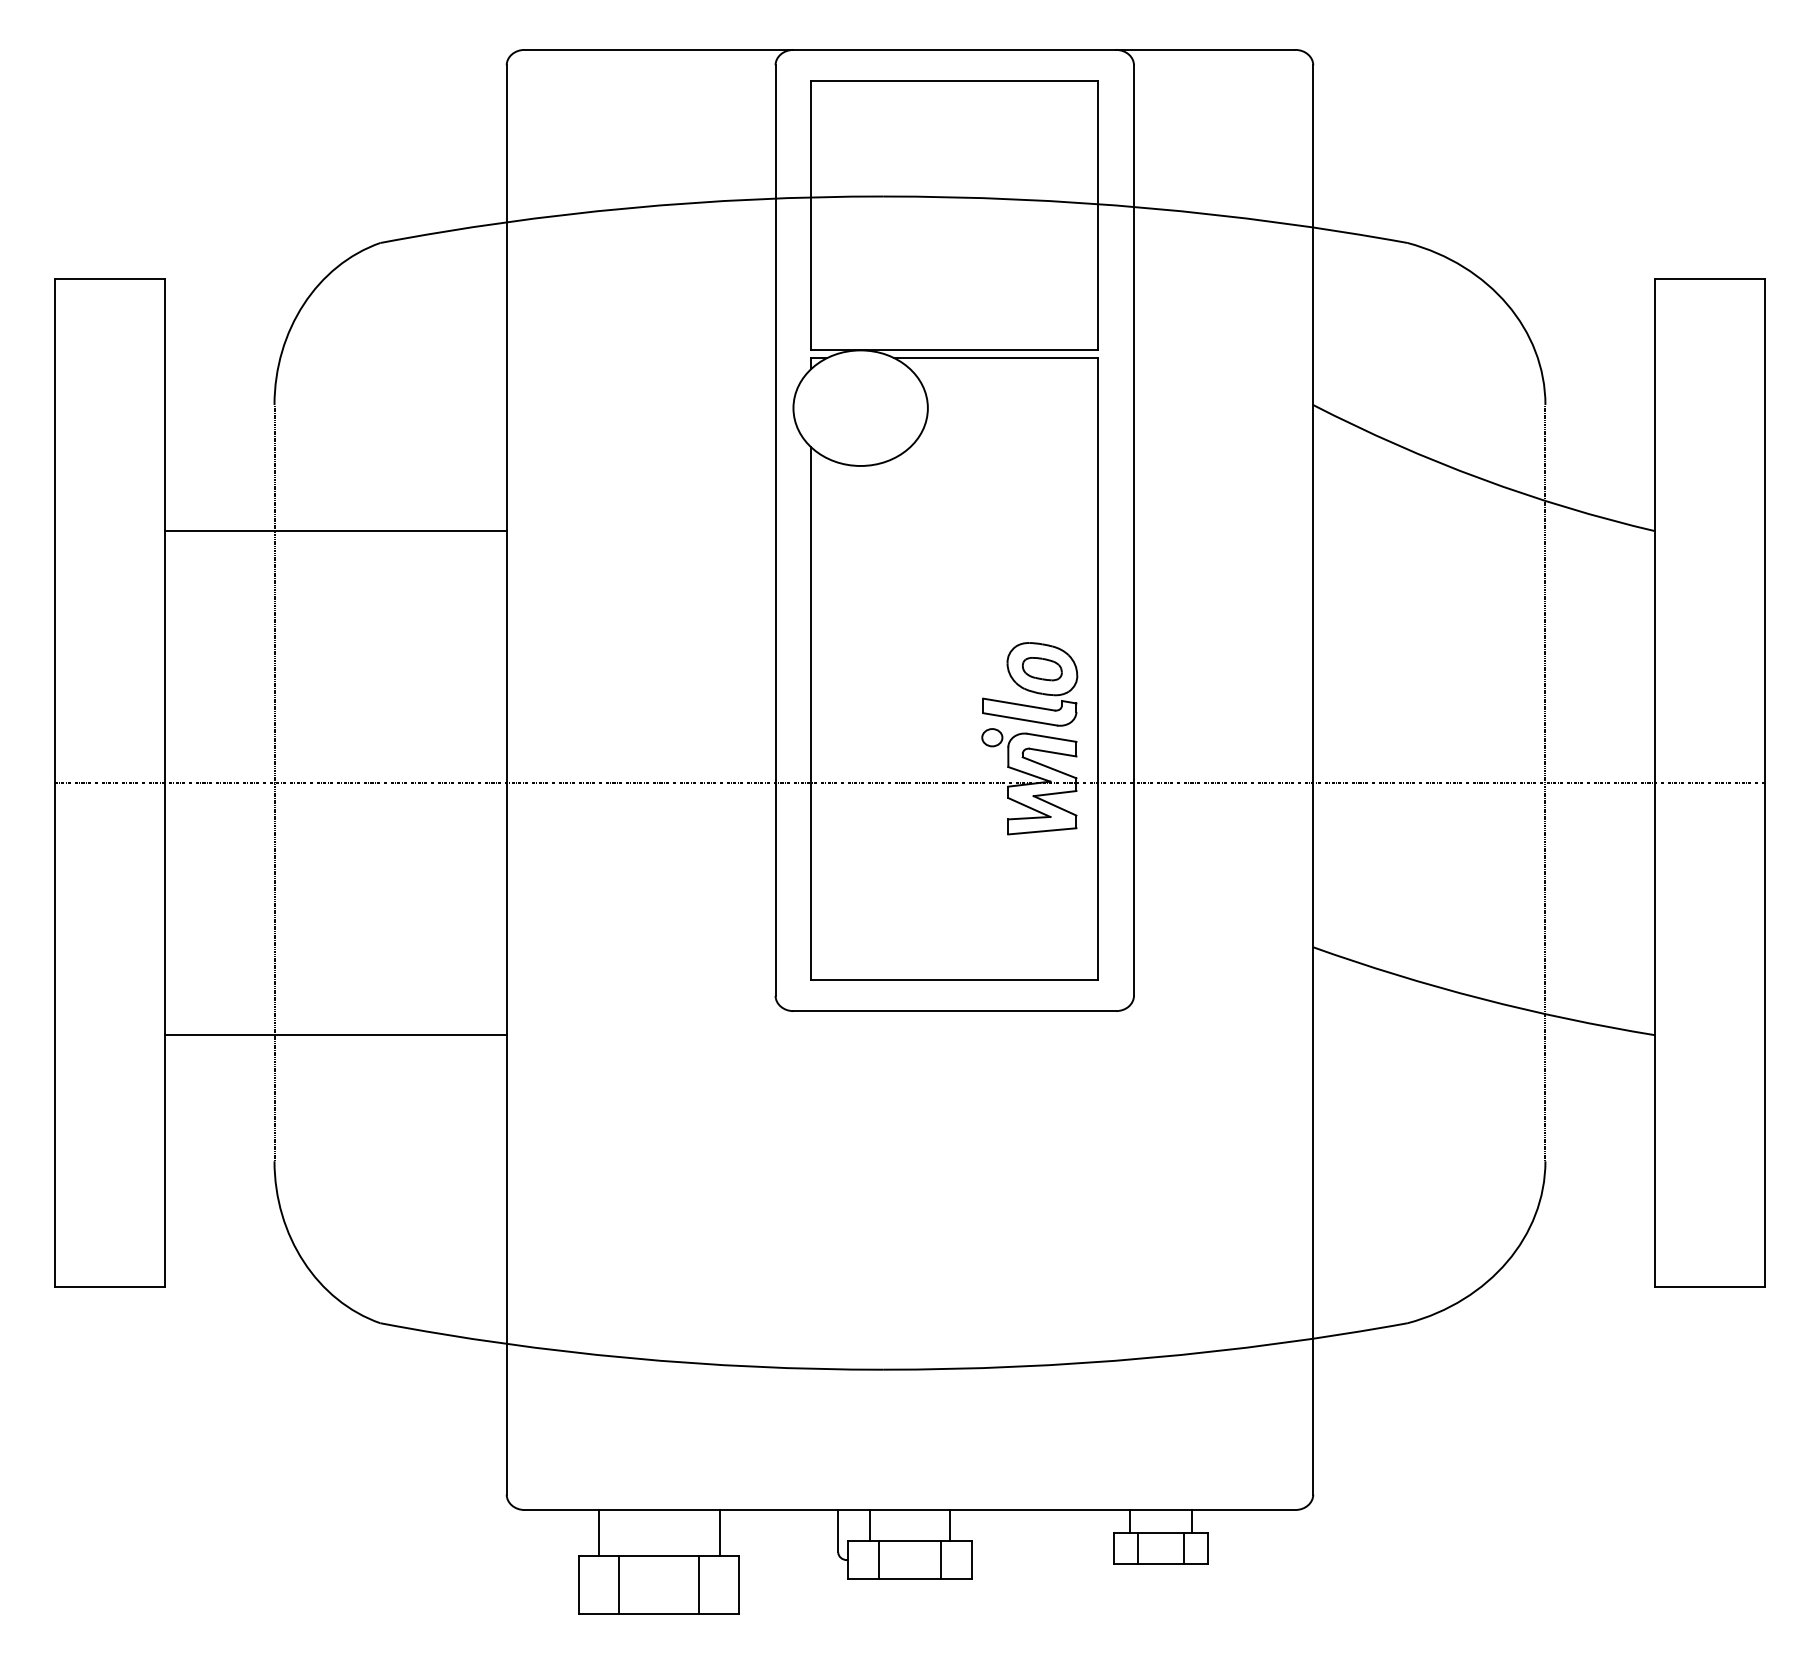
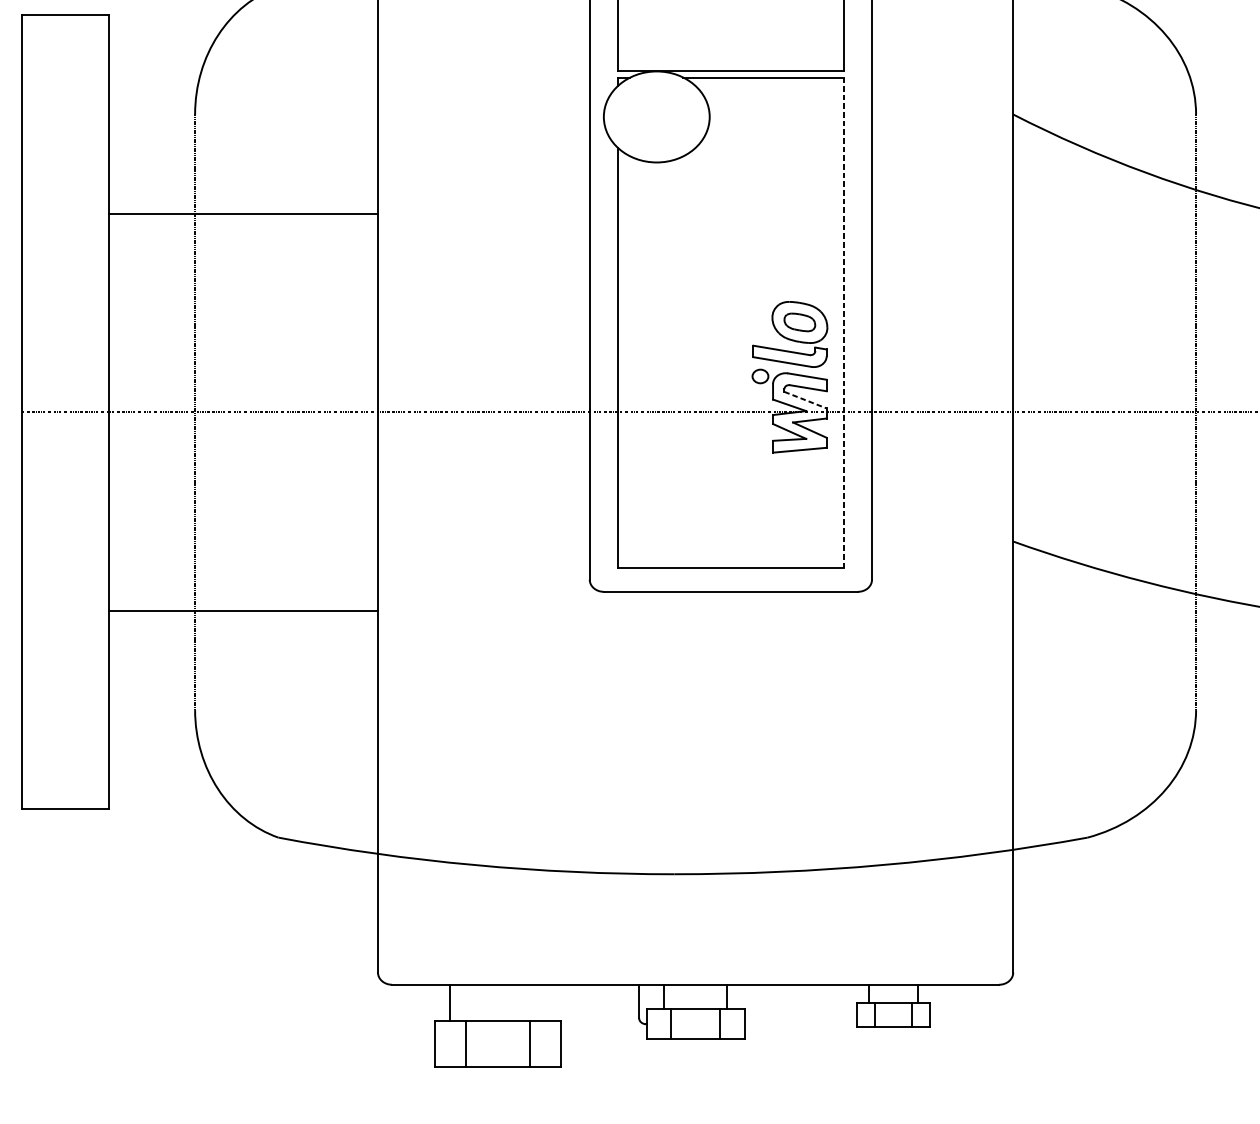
line: (1098, 669) -> (844, 322), solid -> dashed
line: (1049, 767) -> (805, 399), solid -> dashed
line: (719, 1533) -> (545, 1003), removed

